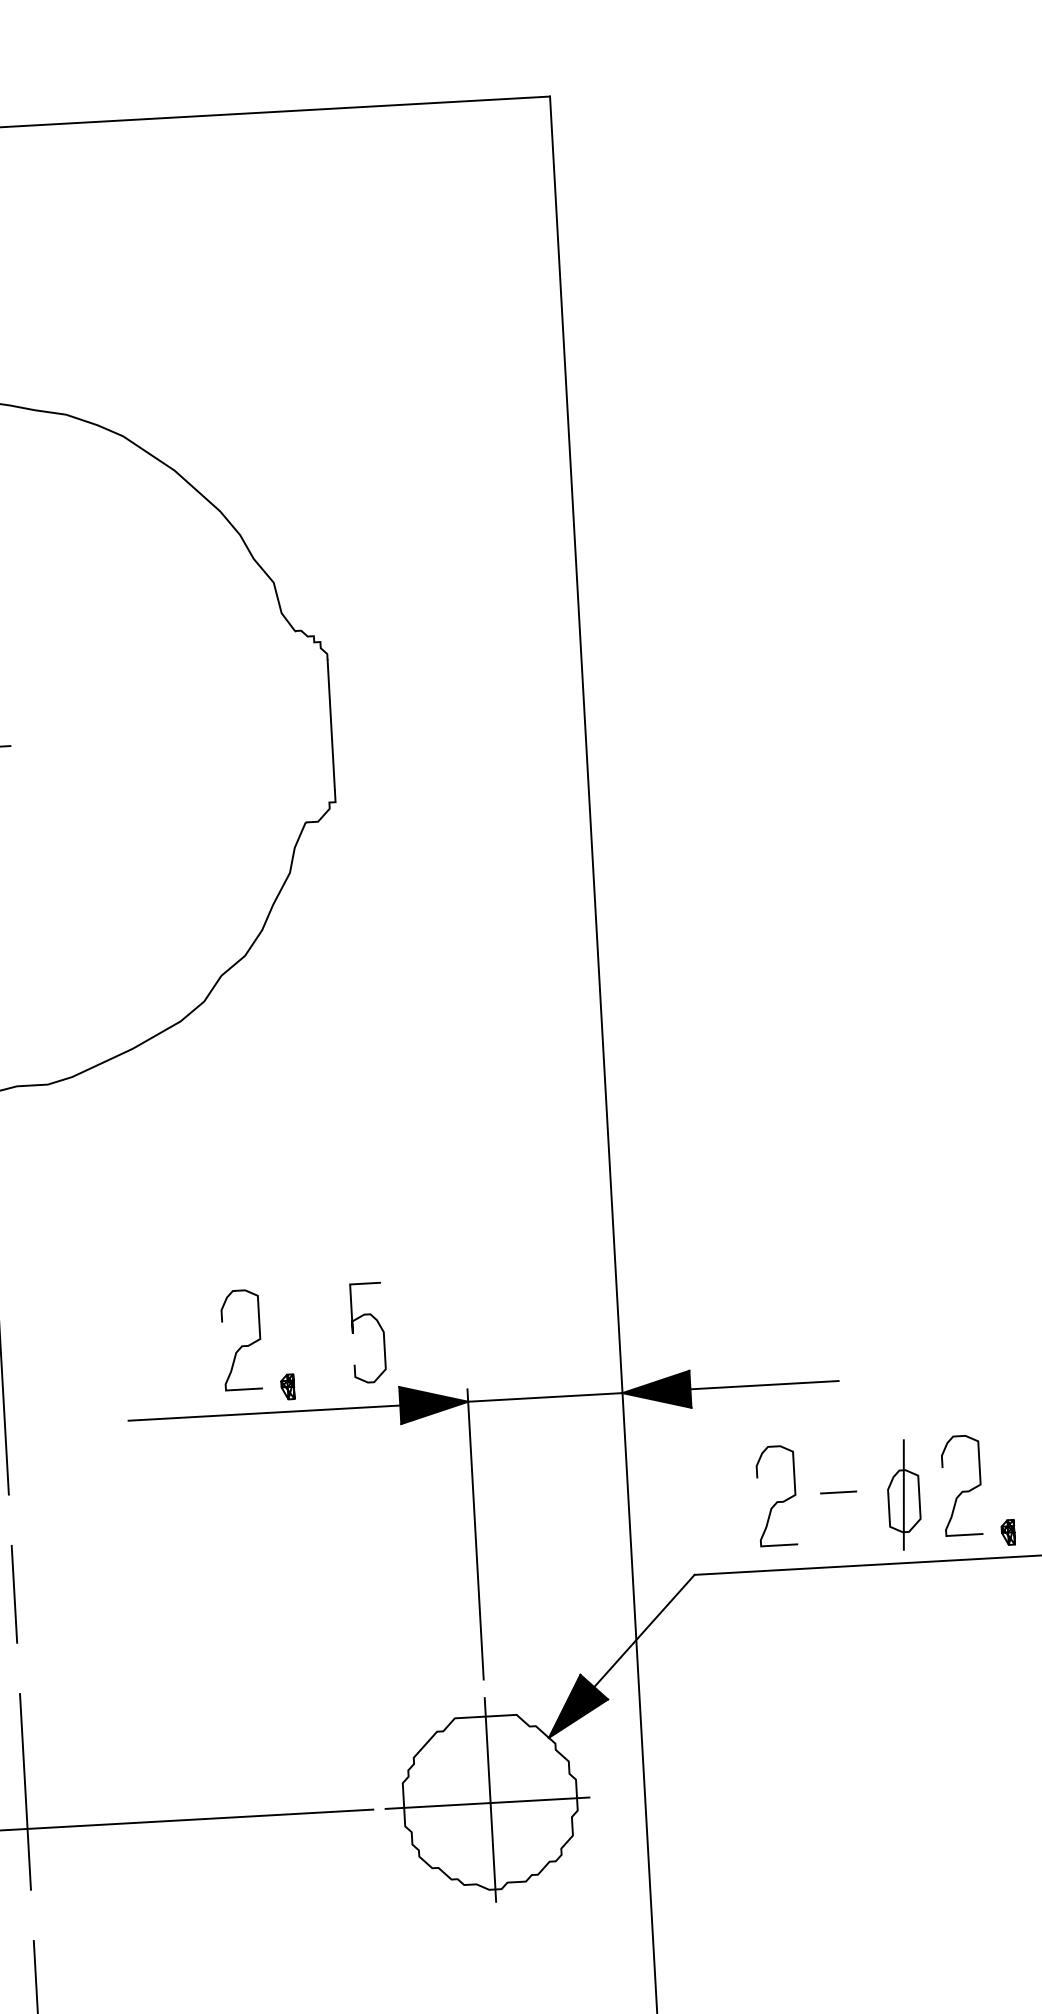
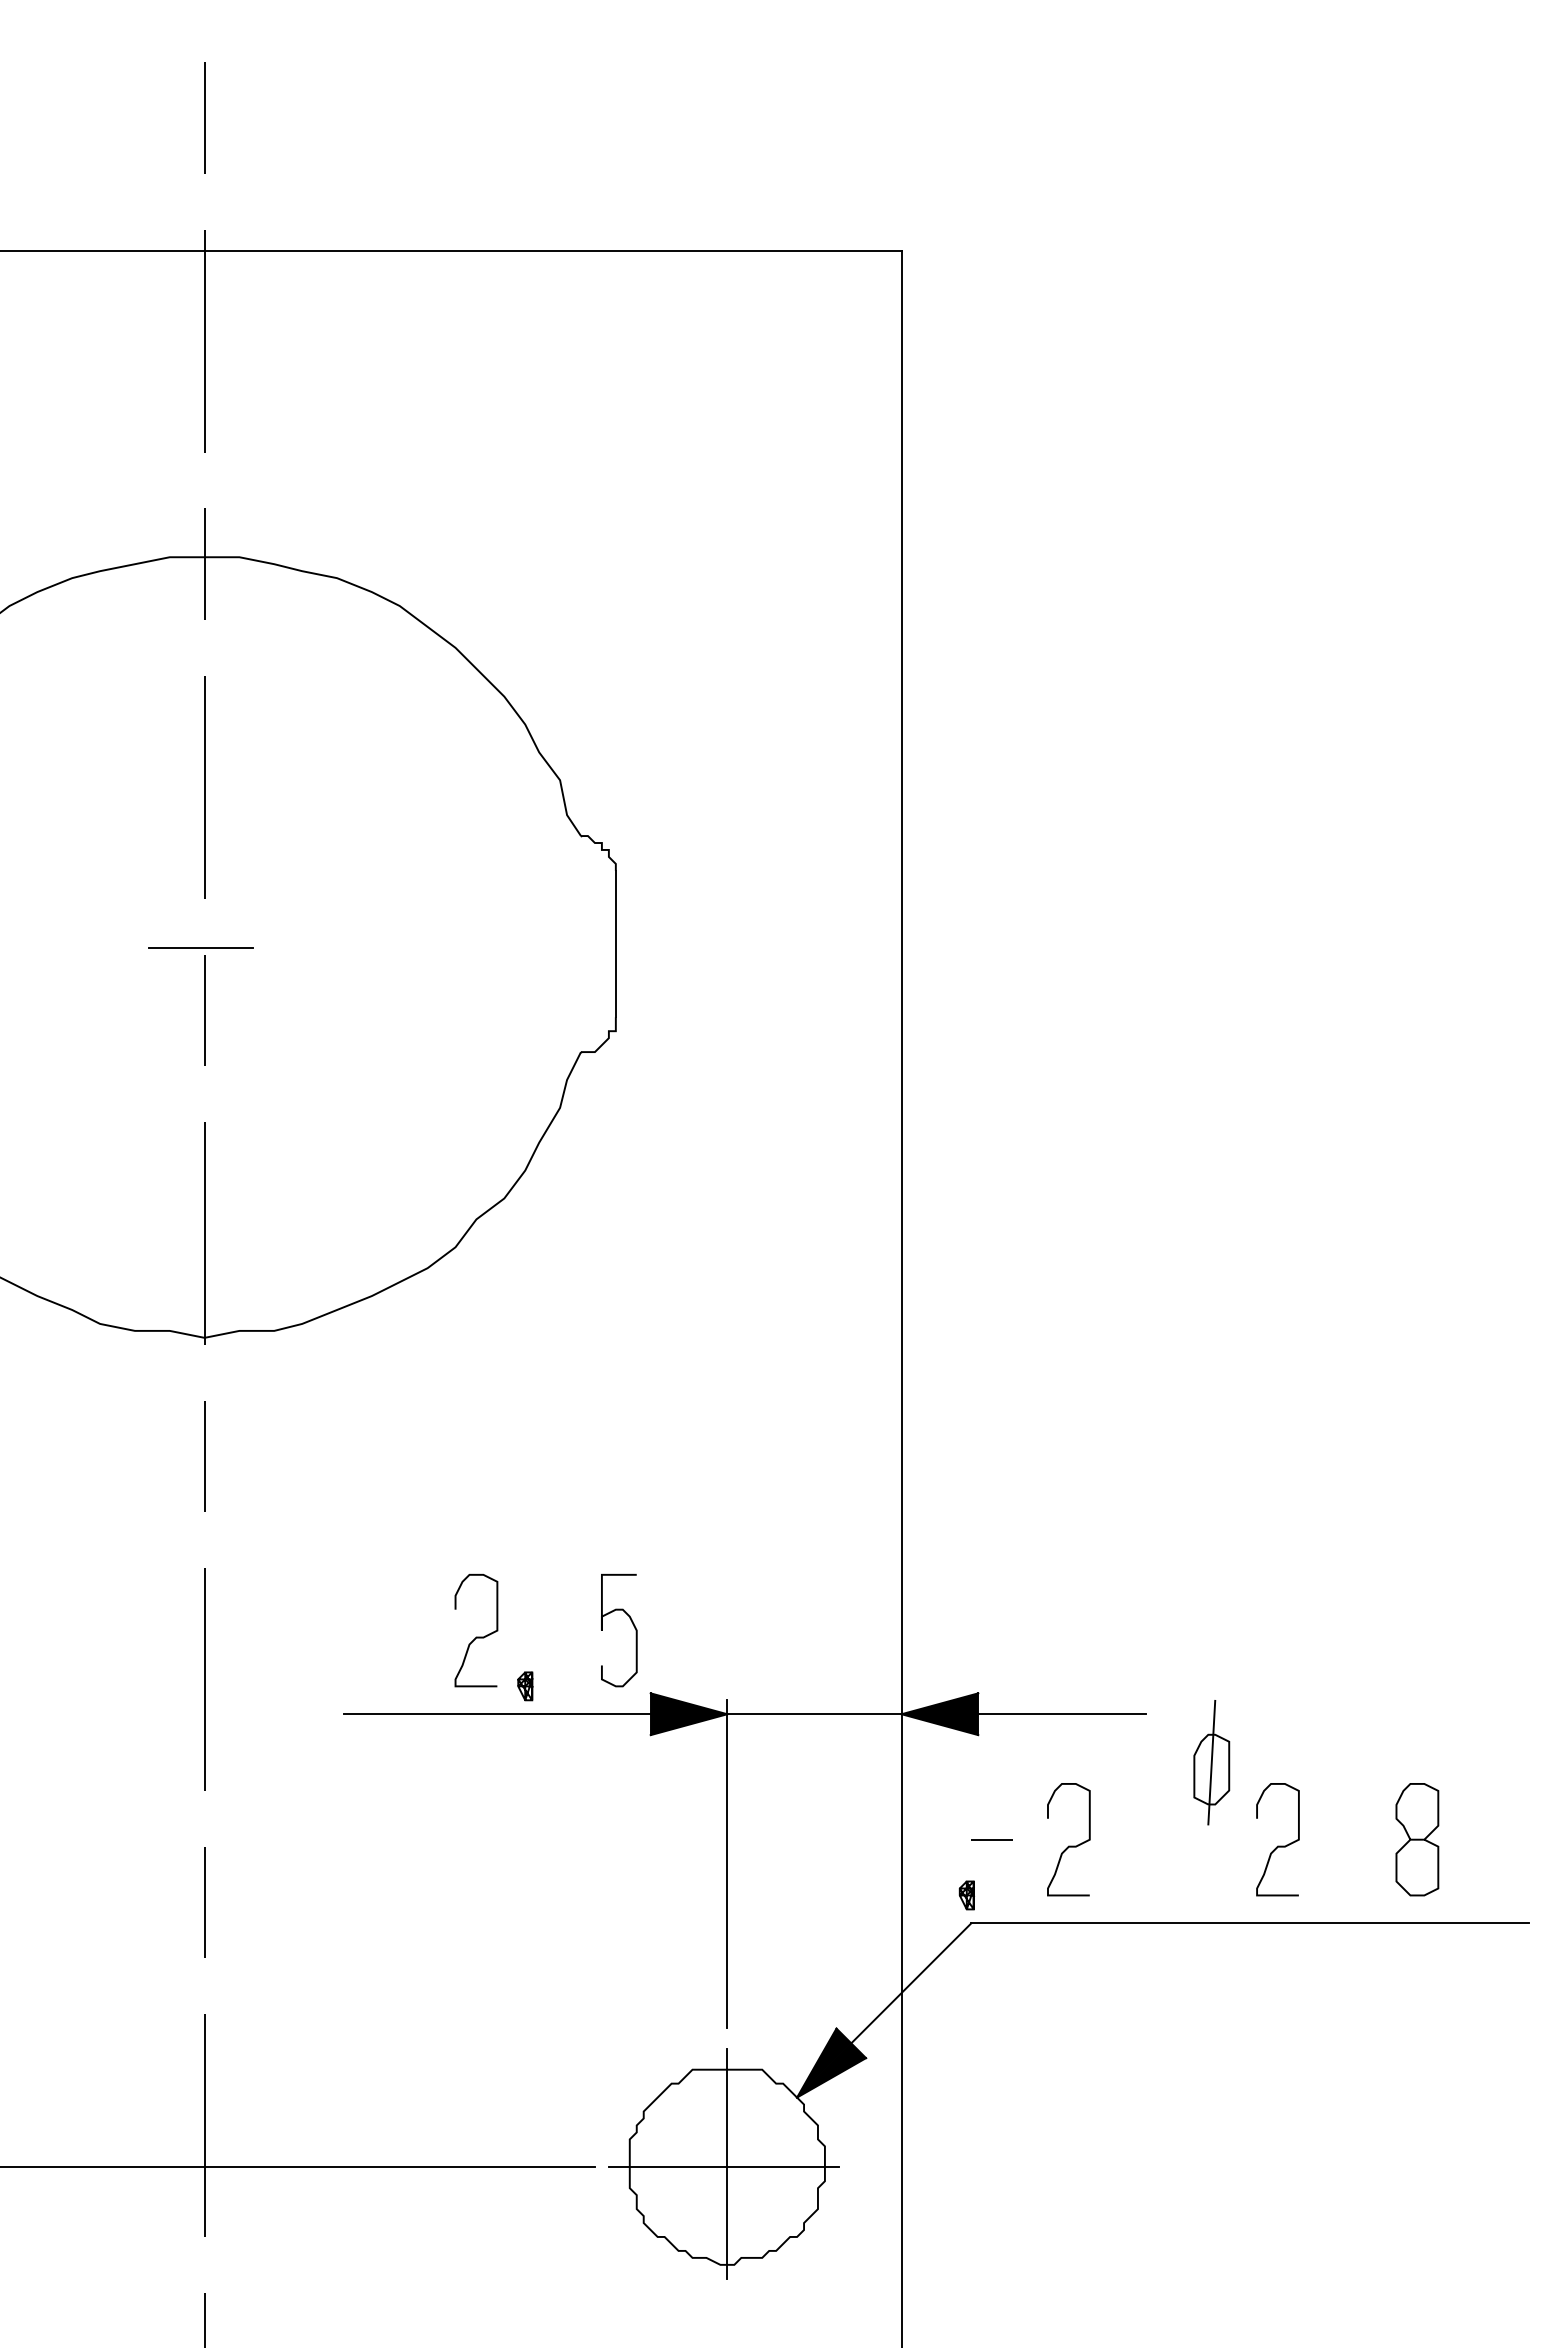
line: (838, 1492) -> (991, 1839), moved
part: (903, 1494) -> (1211, 1762), moved
part: (1007, 1532) -> (966, 1895), moved

